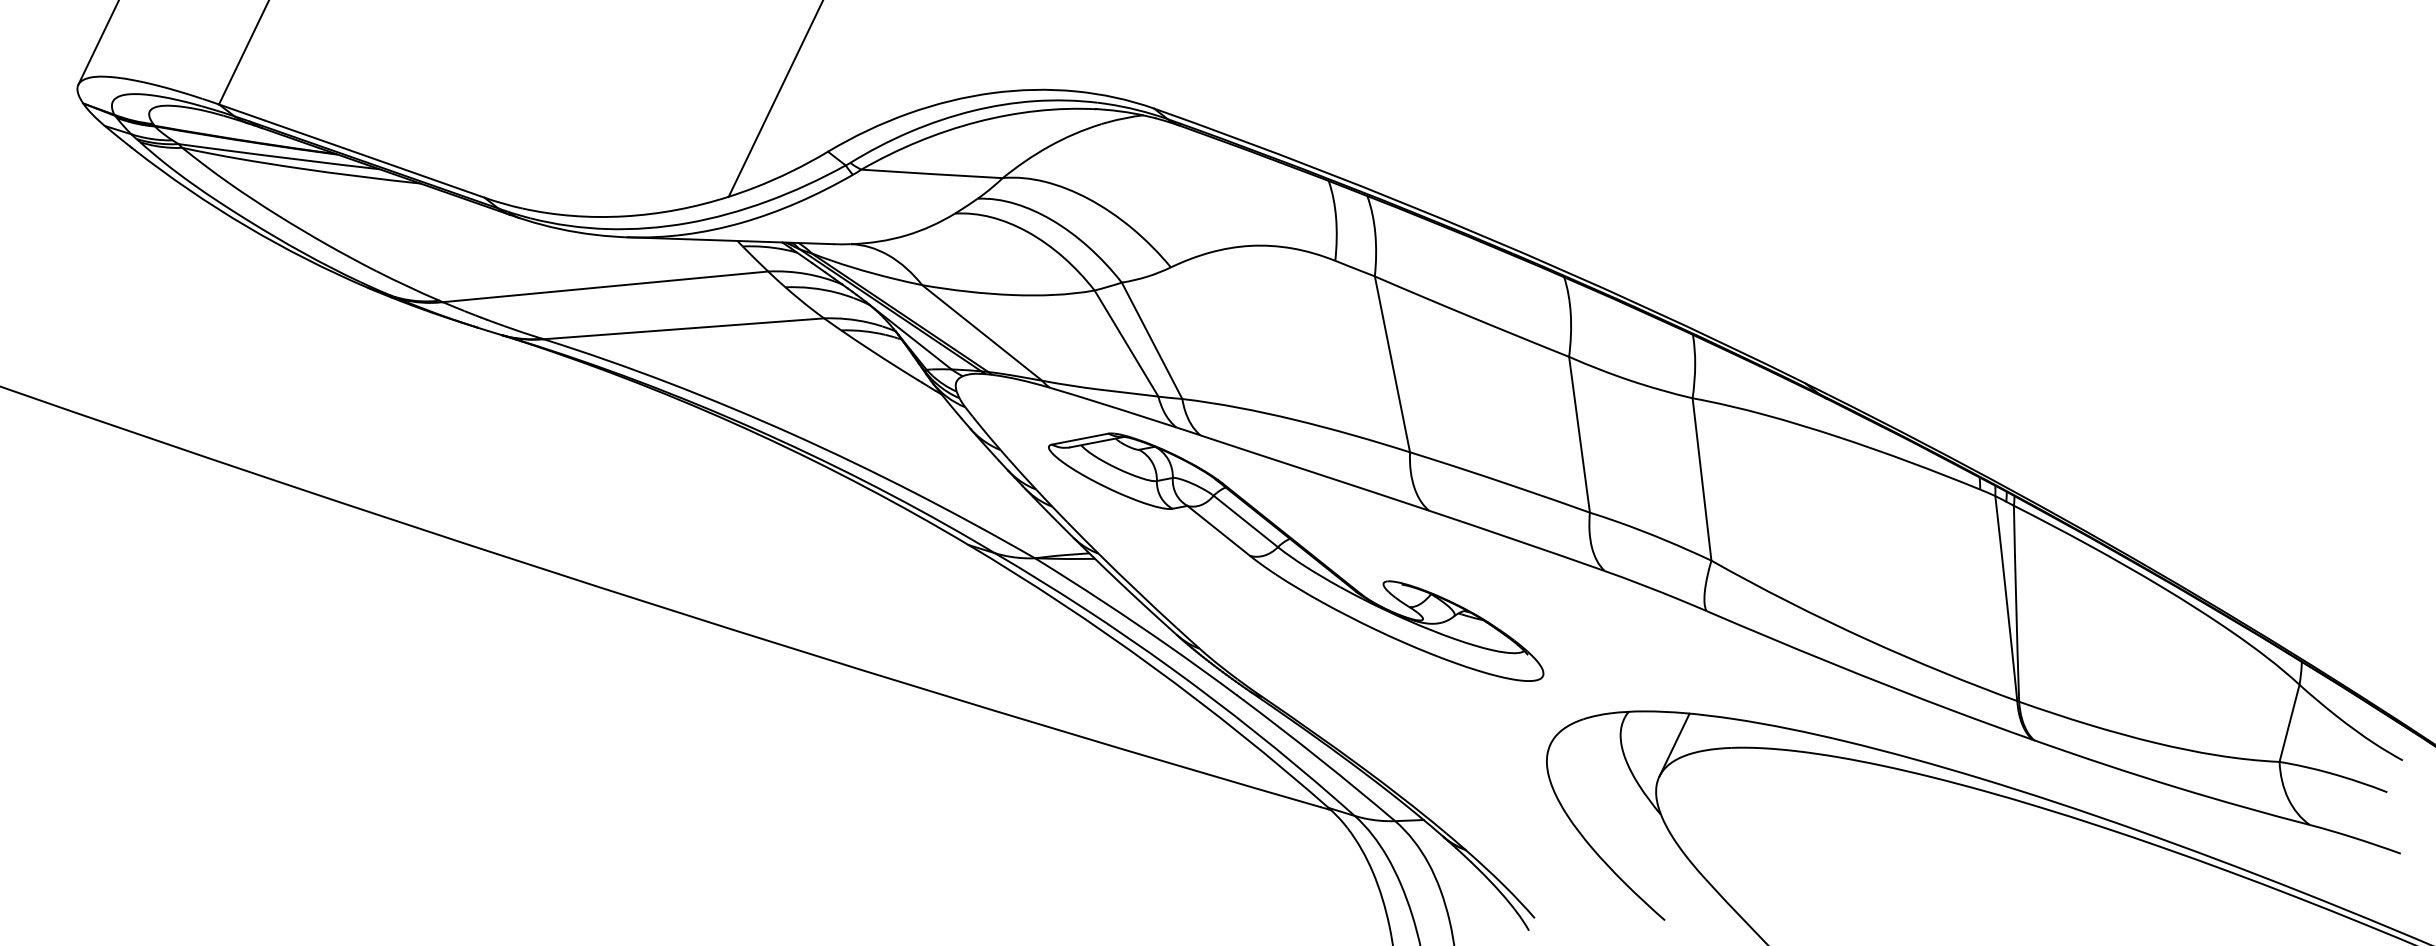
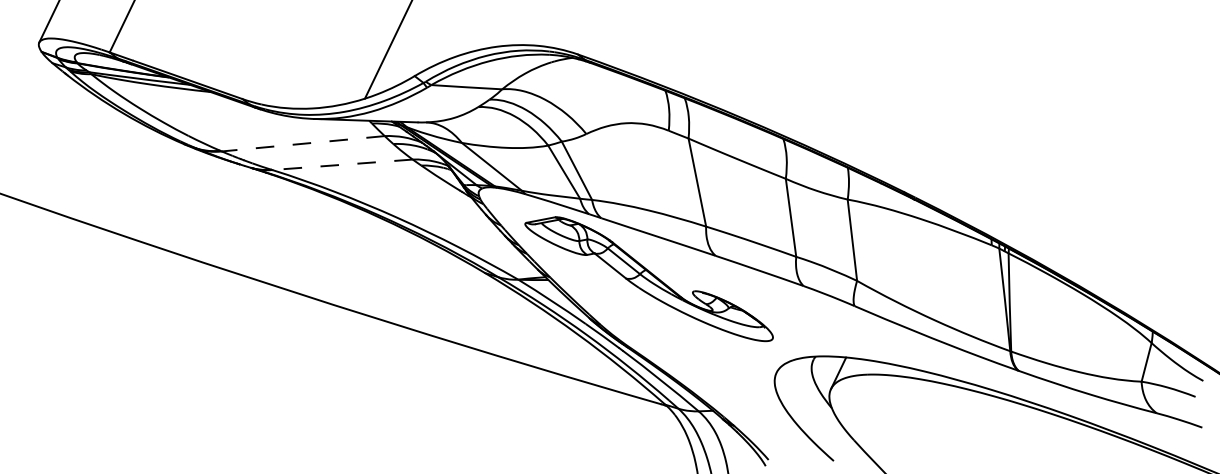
line: (605, 286) -> (303, 143), solid -> dashed
line: (683, 328) -> (342, 164), solid -> dashed

